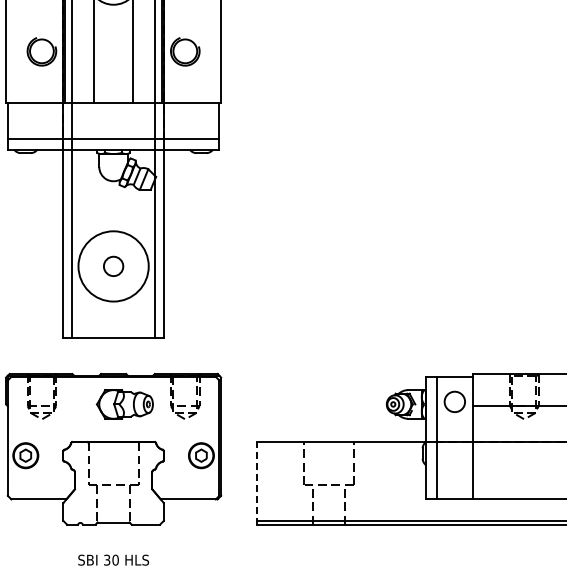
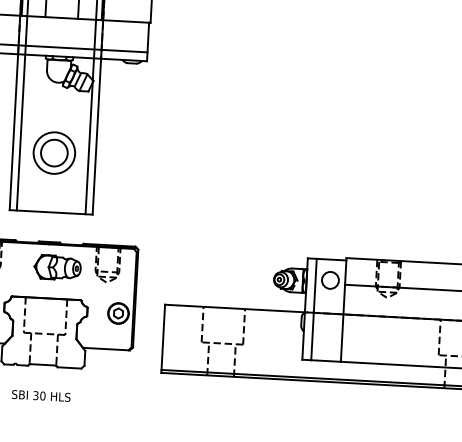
circle: (113, 266) -> (54, 153), size x0.71
circle: (113, 266) -> (54, 153), size x1.67
line: (257, 482) -> (163, 338), dashed -> solid

